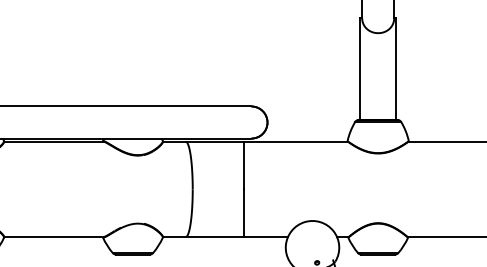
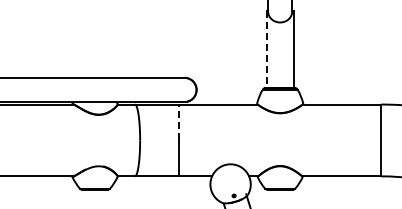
line: (360, 70) -> (266, 50), solid -> dashed
line: (244, 165) -> (179, 122), solid -> dashed

